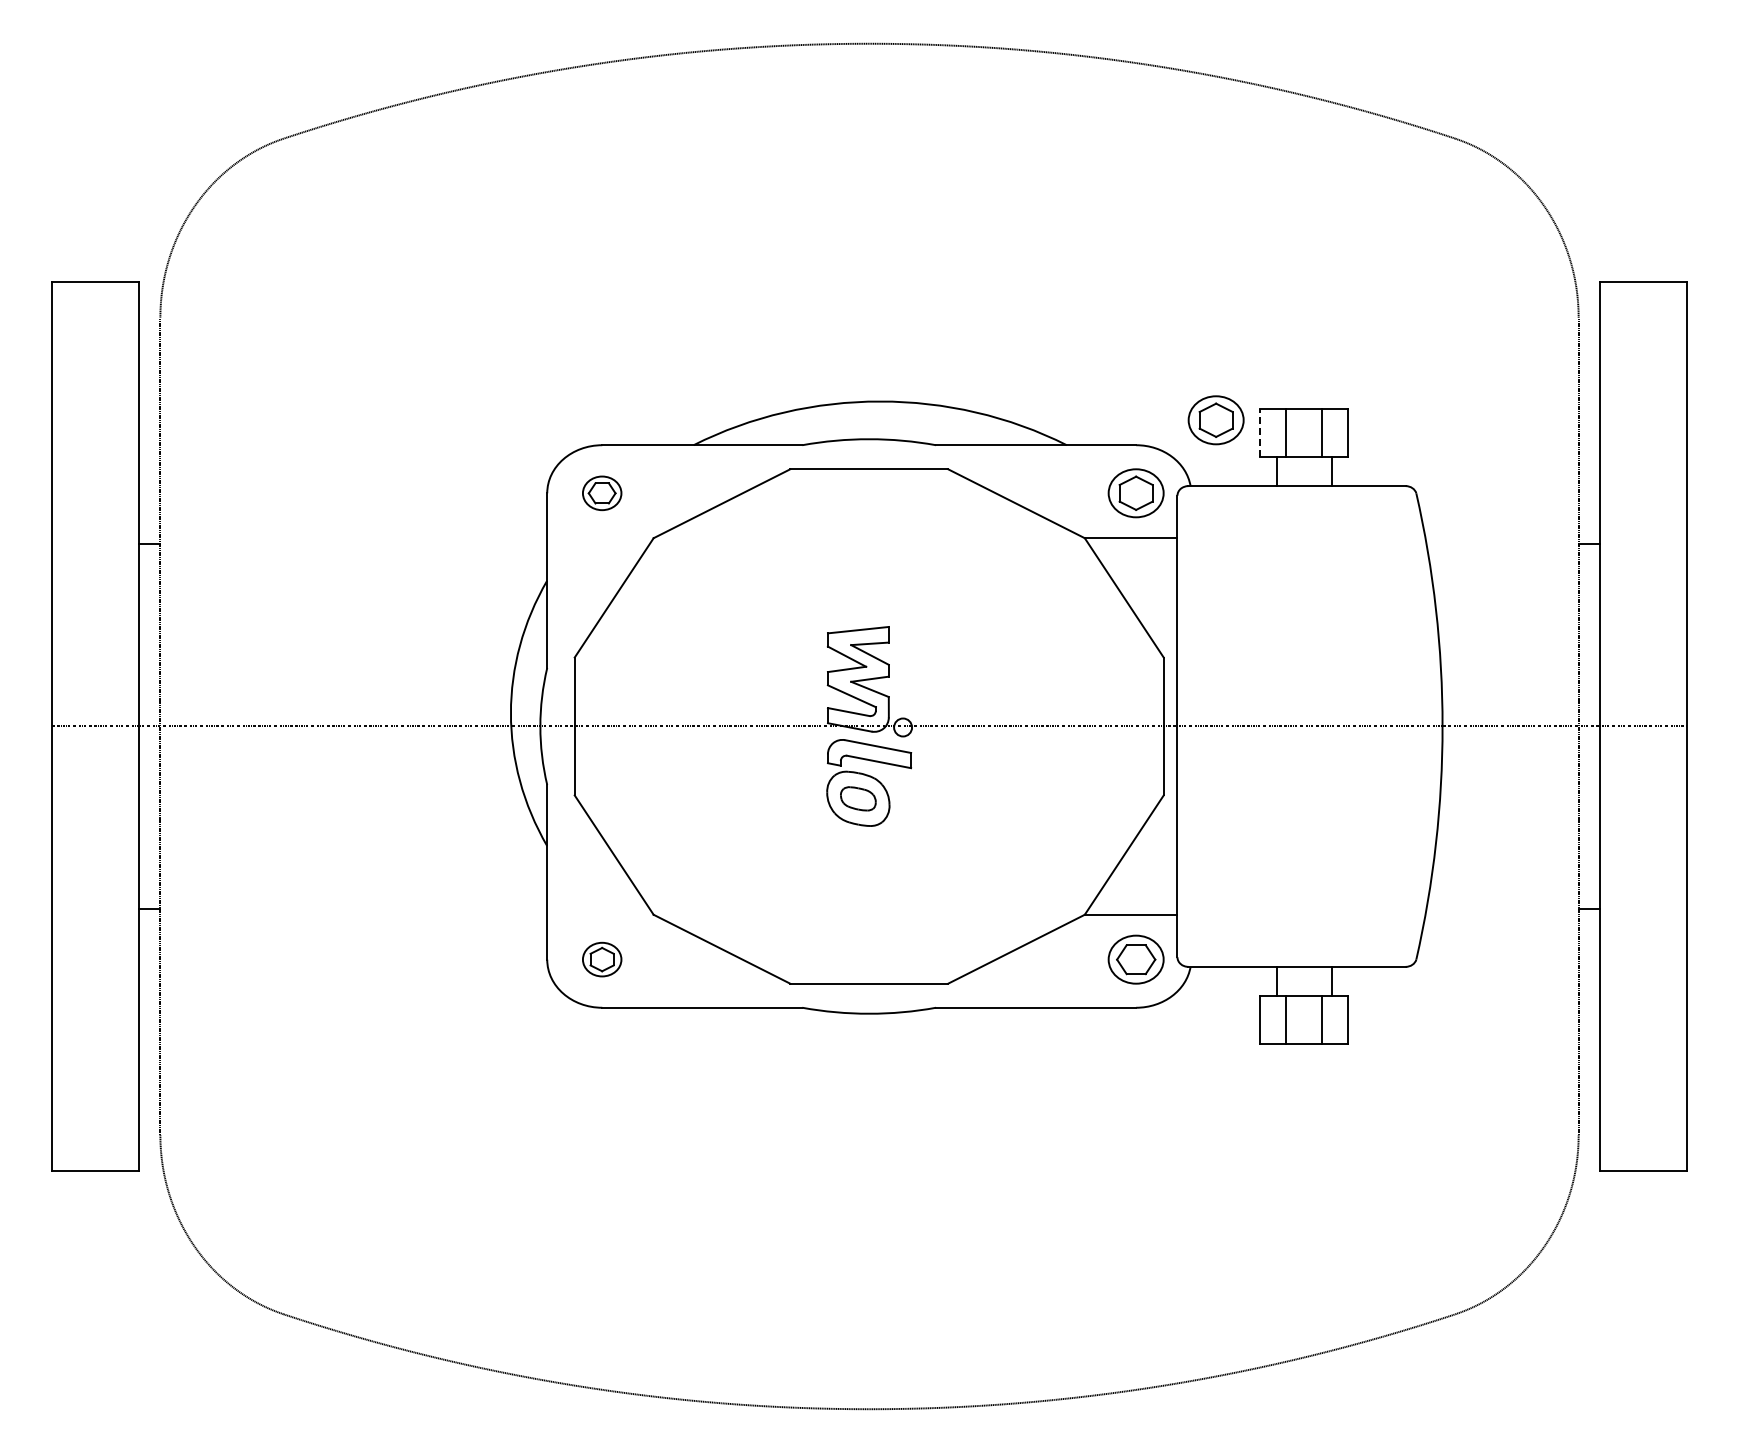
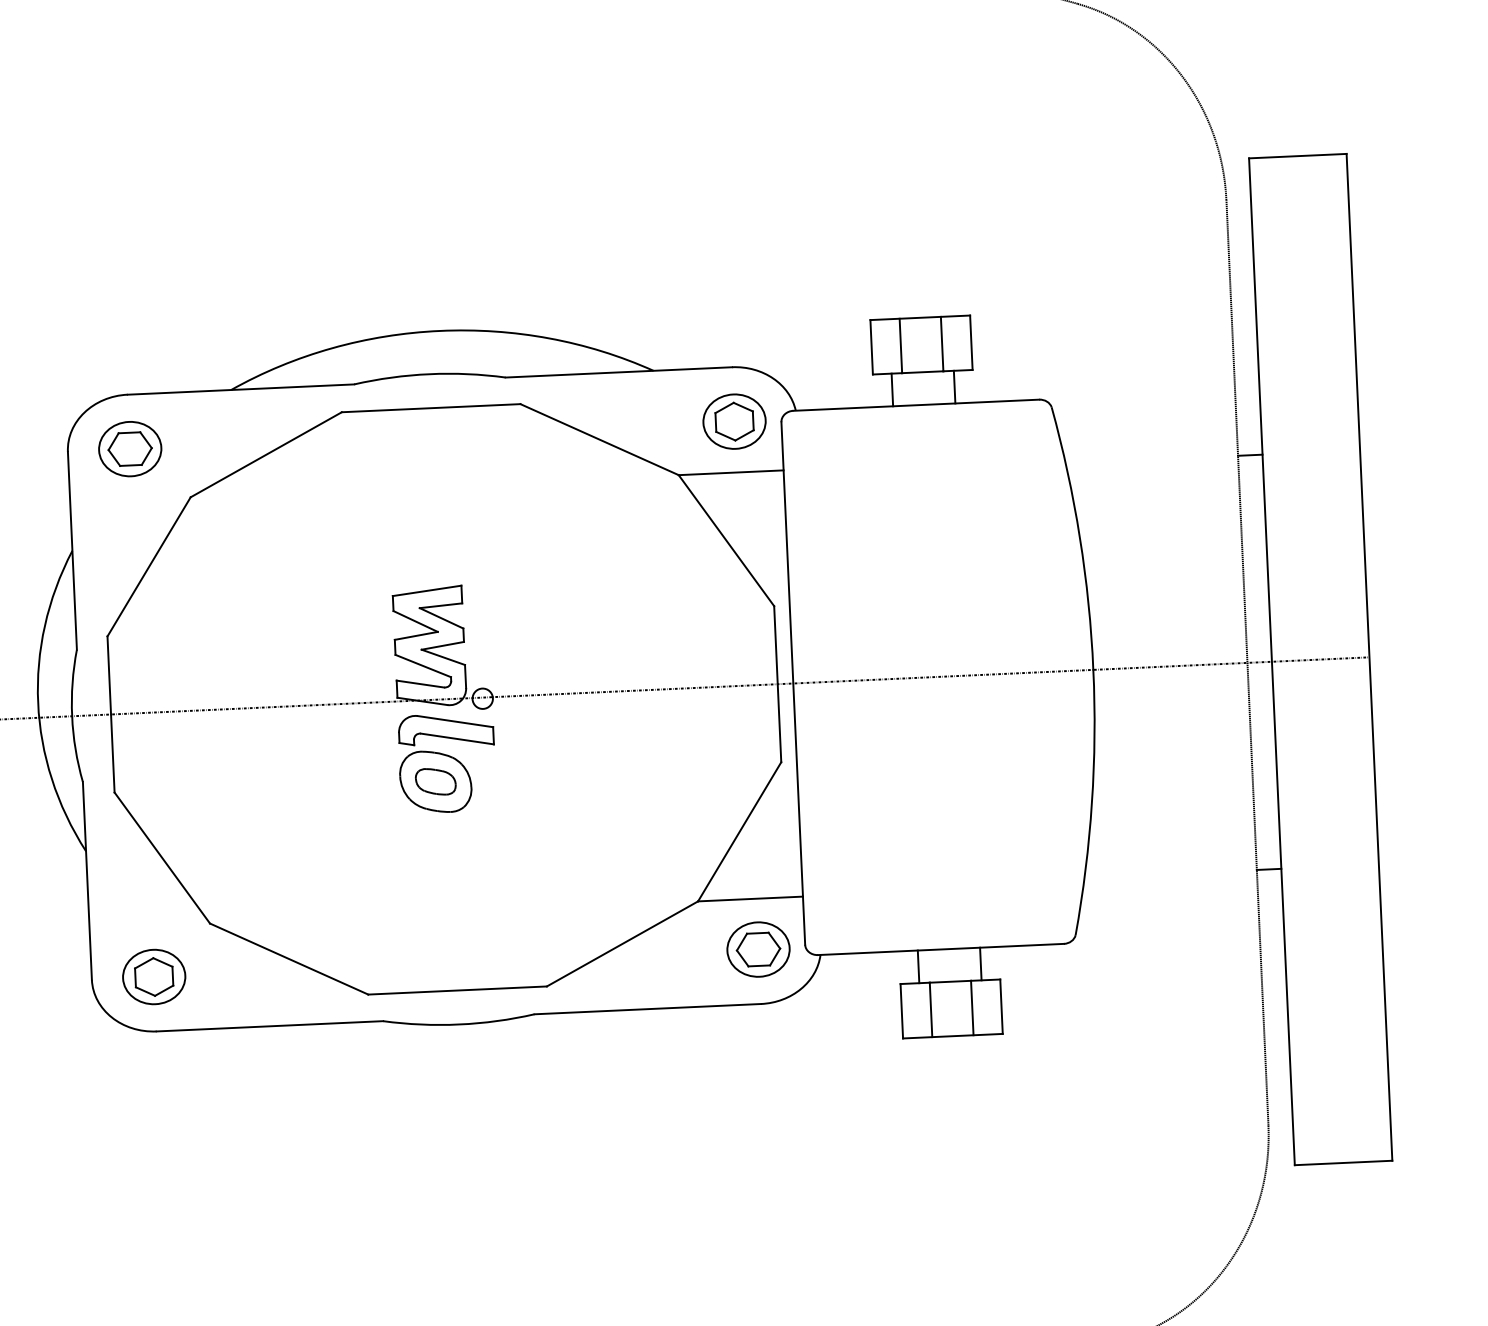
part: (1215, 420) -> (820, 335), removed
line: (1260, 432) -> (872, 346), dashed -> solid
part: (601, 493) -> (129, 449), size x1.43
part: (601, 959) -> (153, 976), size x1.43

